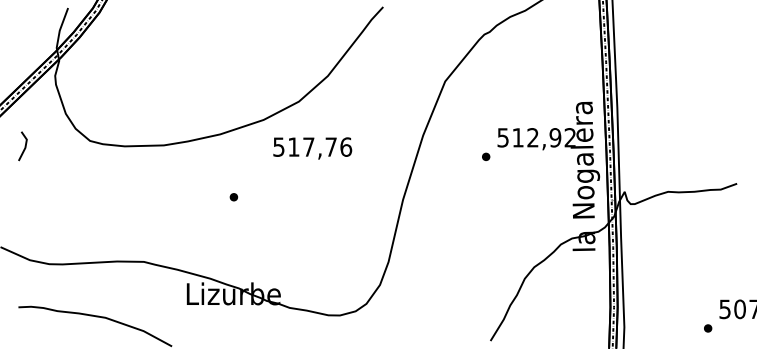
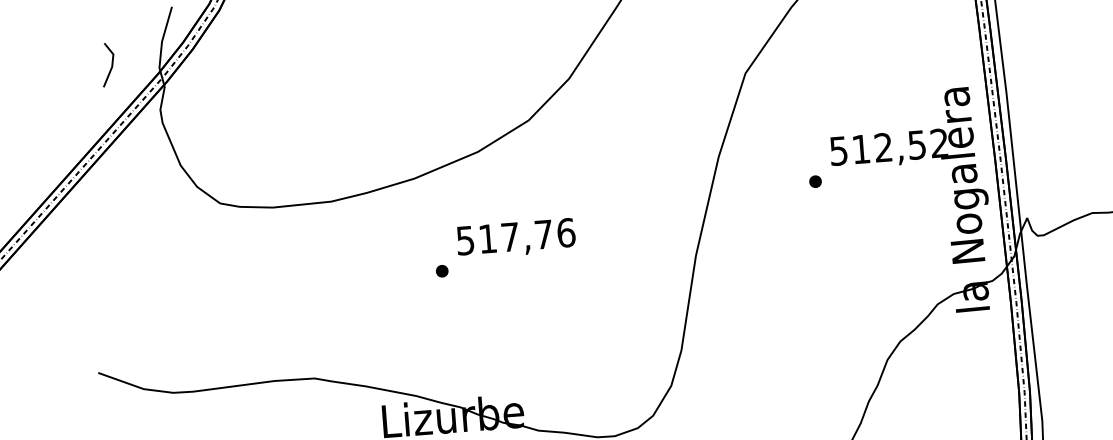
text: (555, 137) -> (917, 144), 512,92 -> 512,52
line: (24, 146) -> (110, 64), moved
text: (312, 148) -> (515, 238), moved

